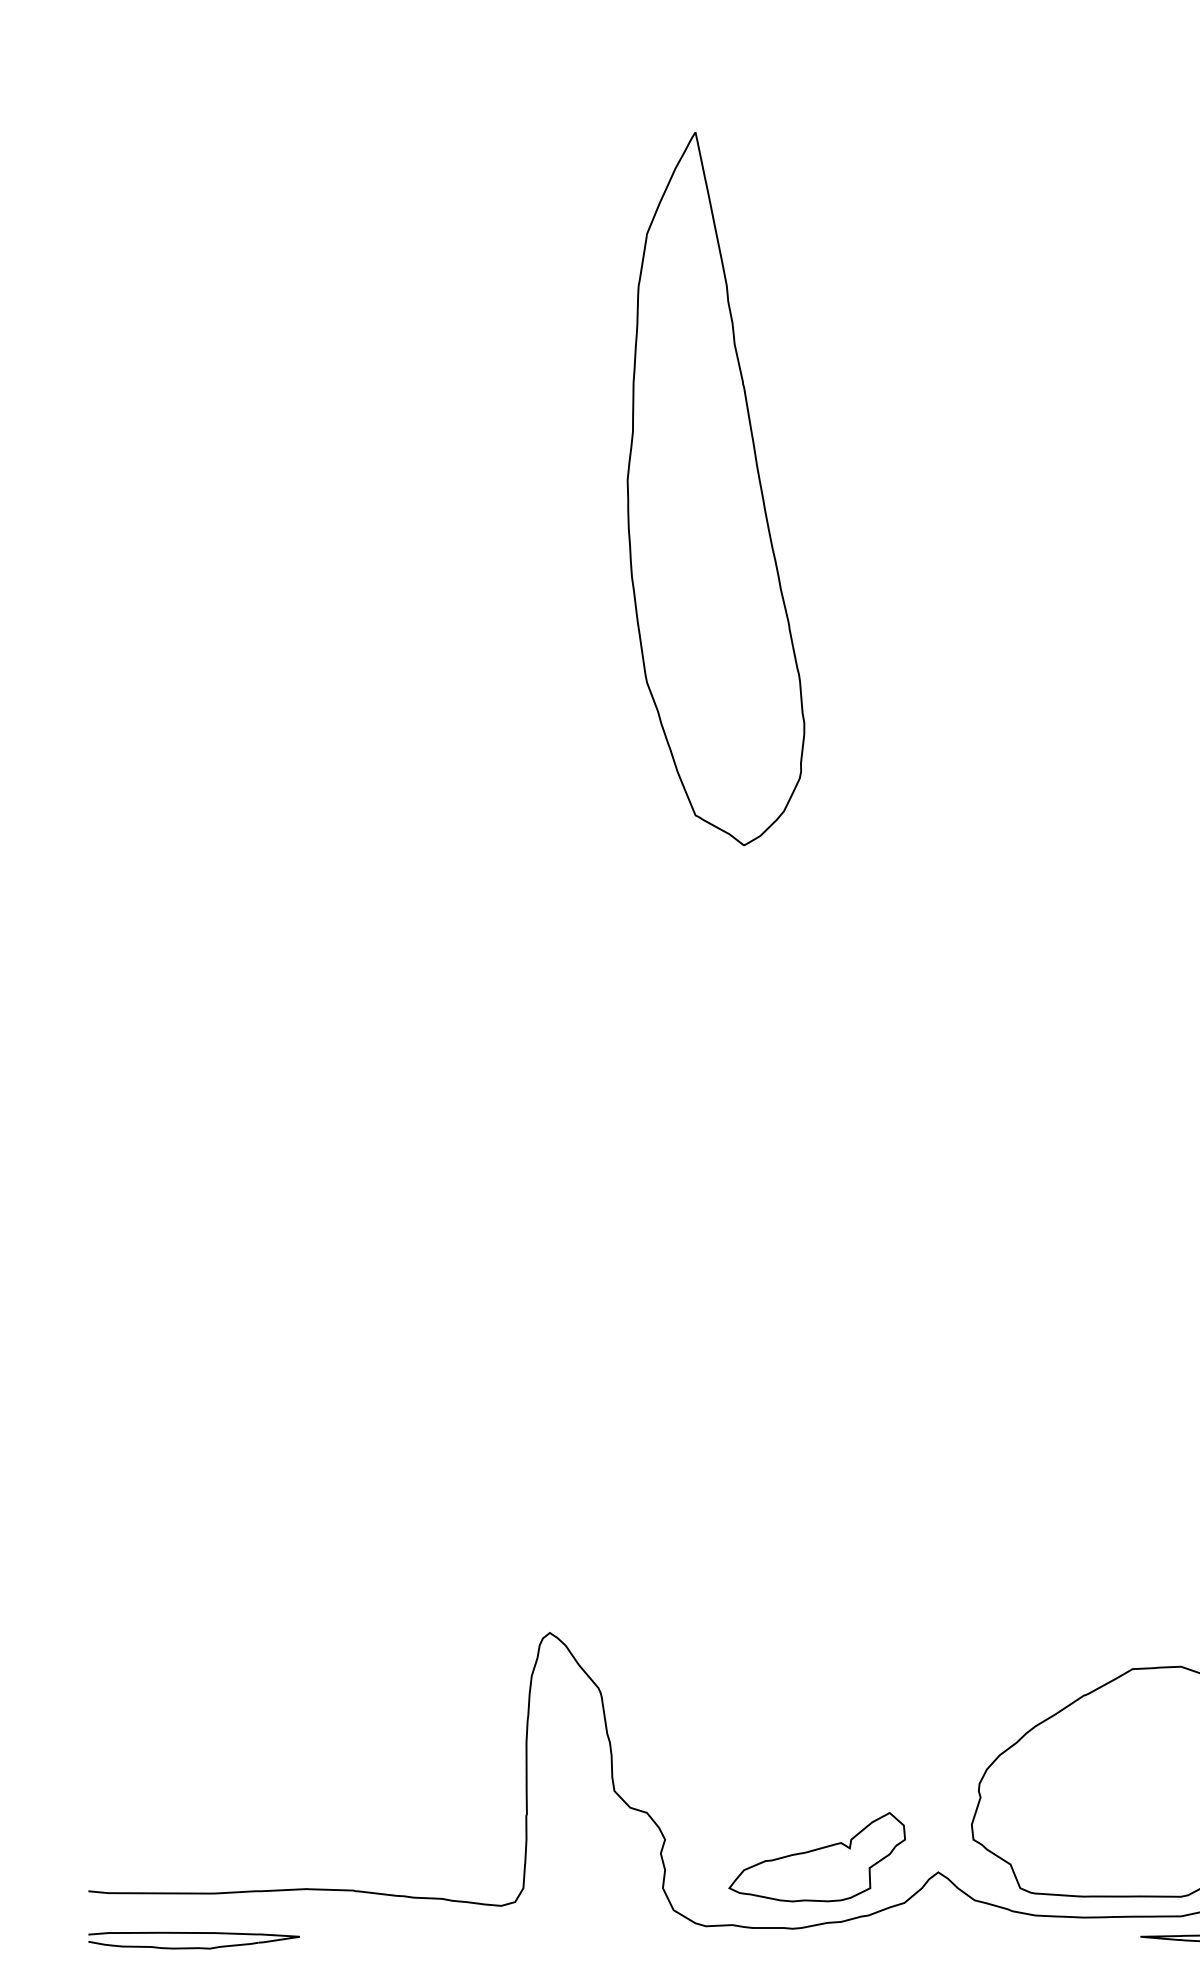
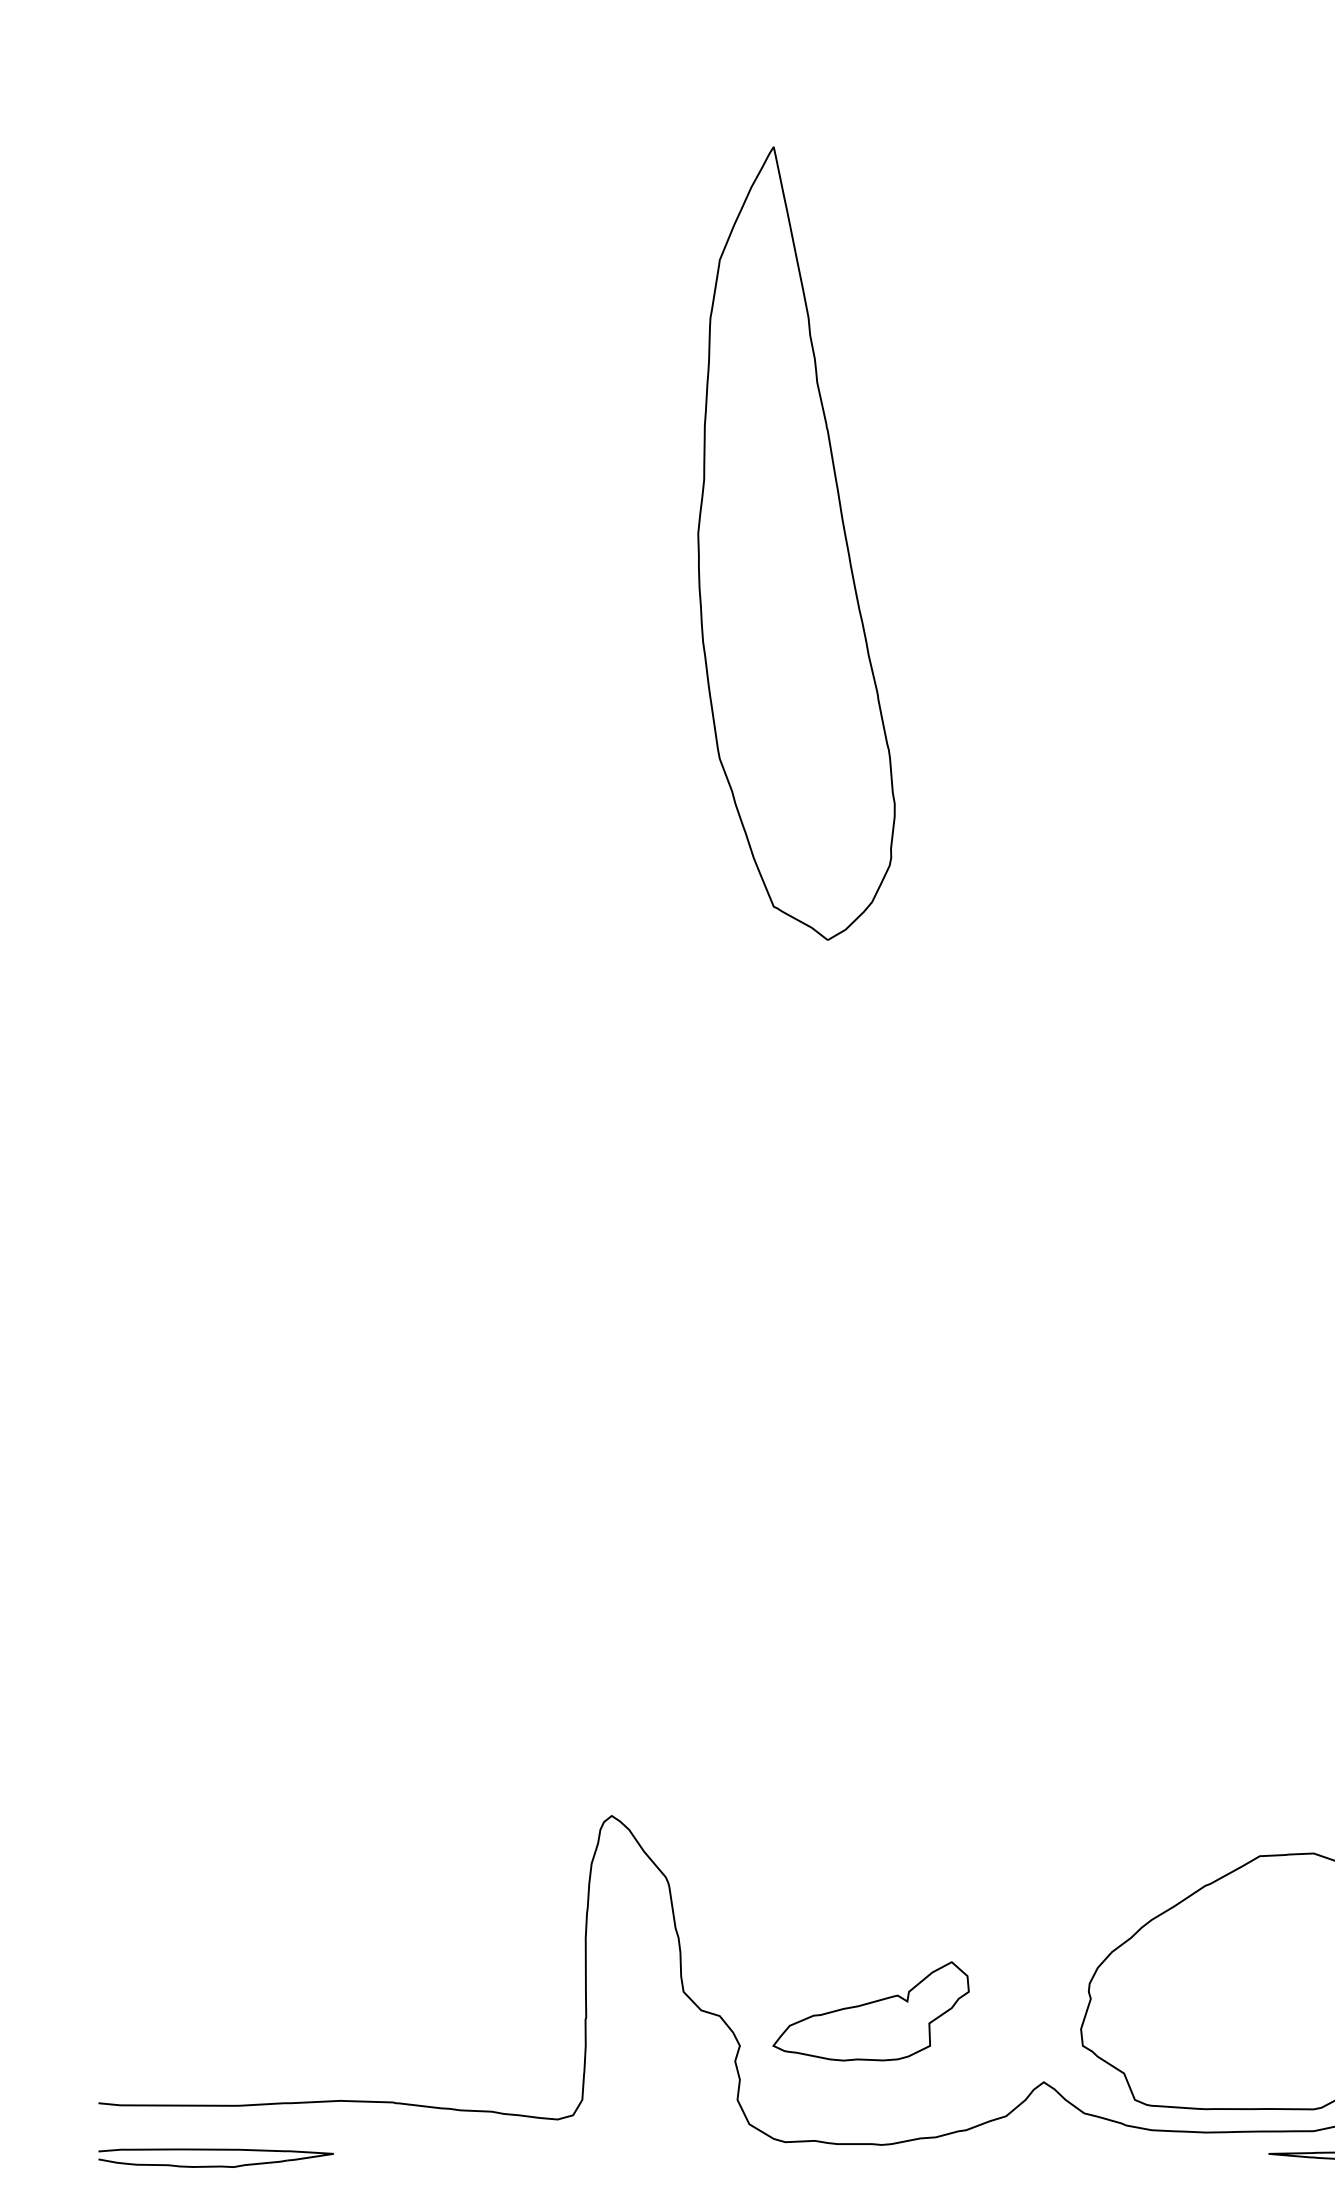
part: (816, 1857) -> (870, 2011), moved

